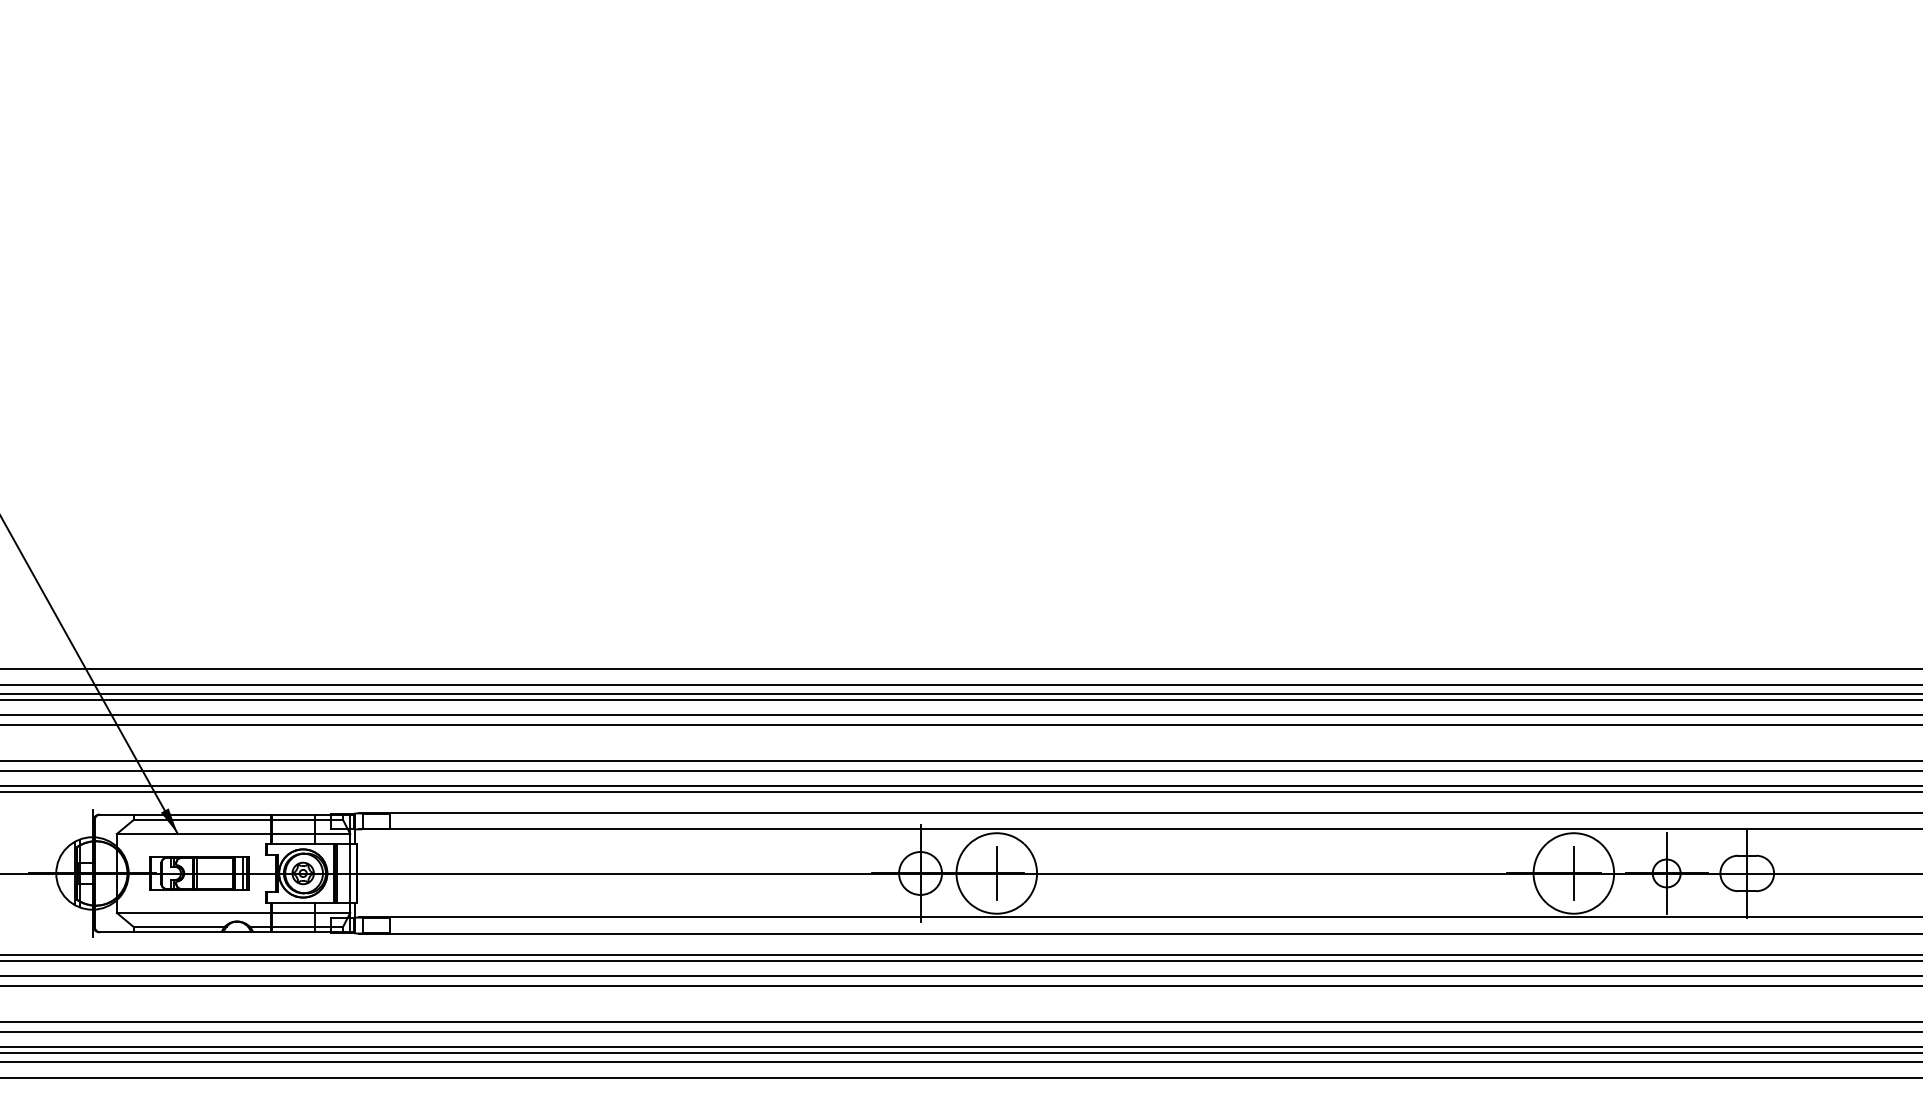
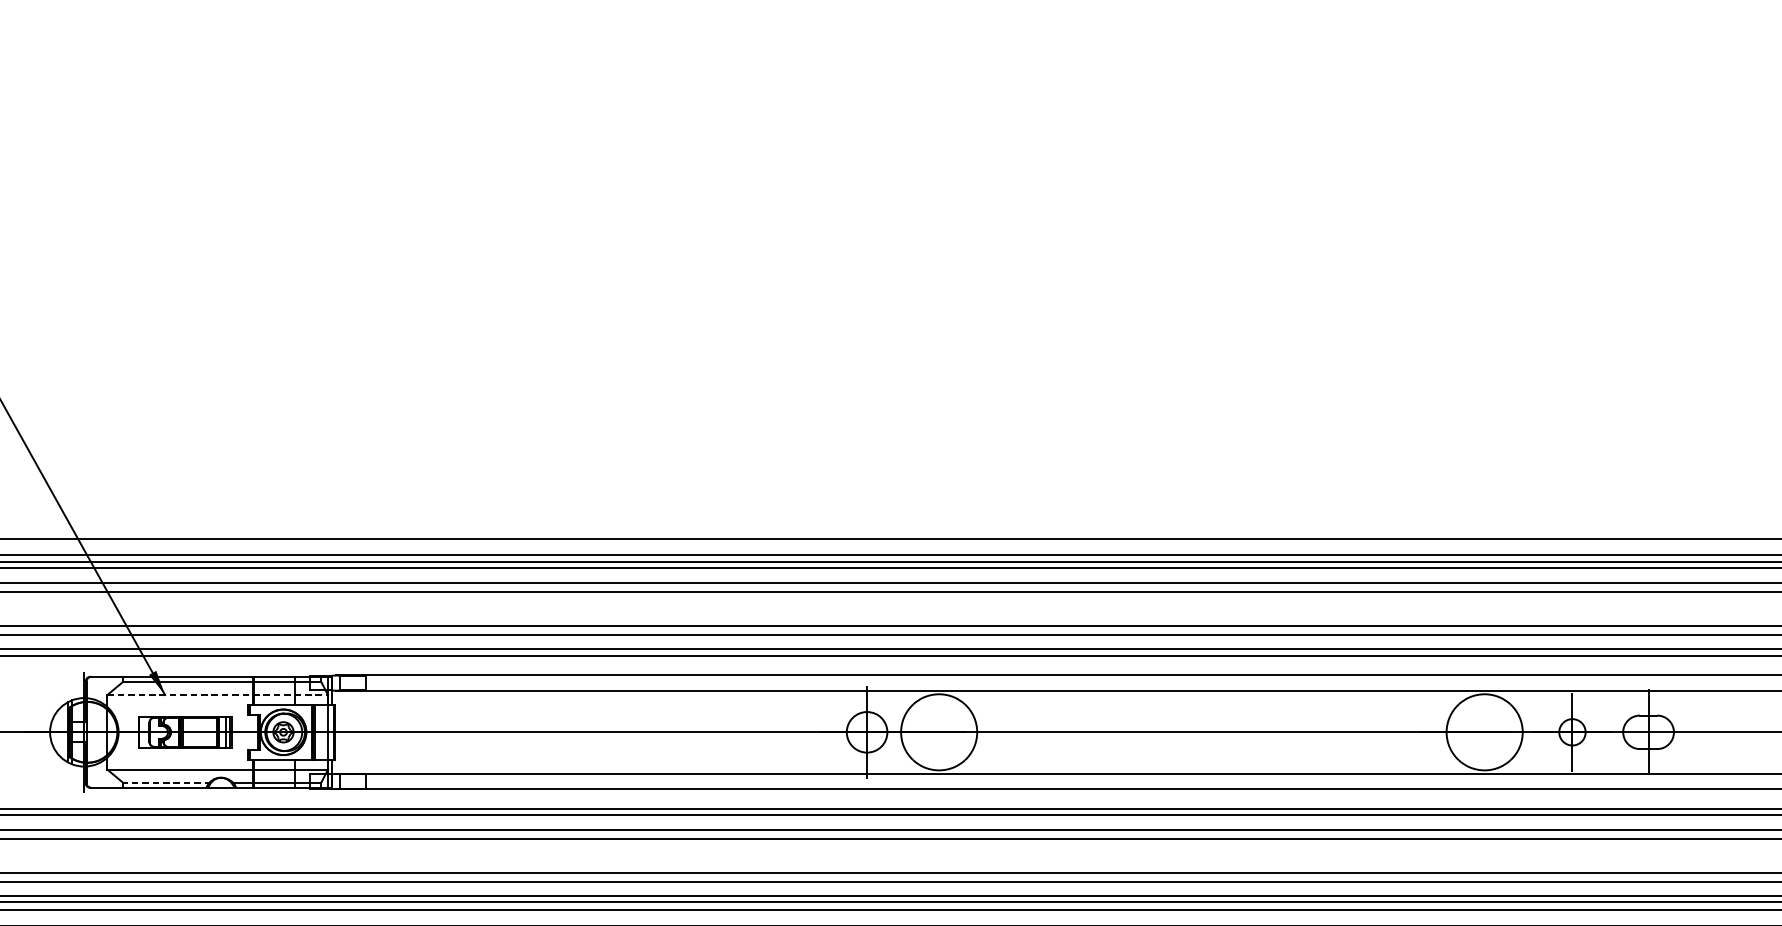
line: (233, 834) -> (217, 695), solid -> dashed
line: (996, 873) -> (938, 732), removed
line: (1573, 873) -> (1484, 732), removed
line: (180, 926) -> (167, 782), solid -> dashed

